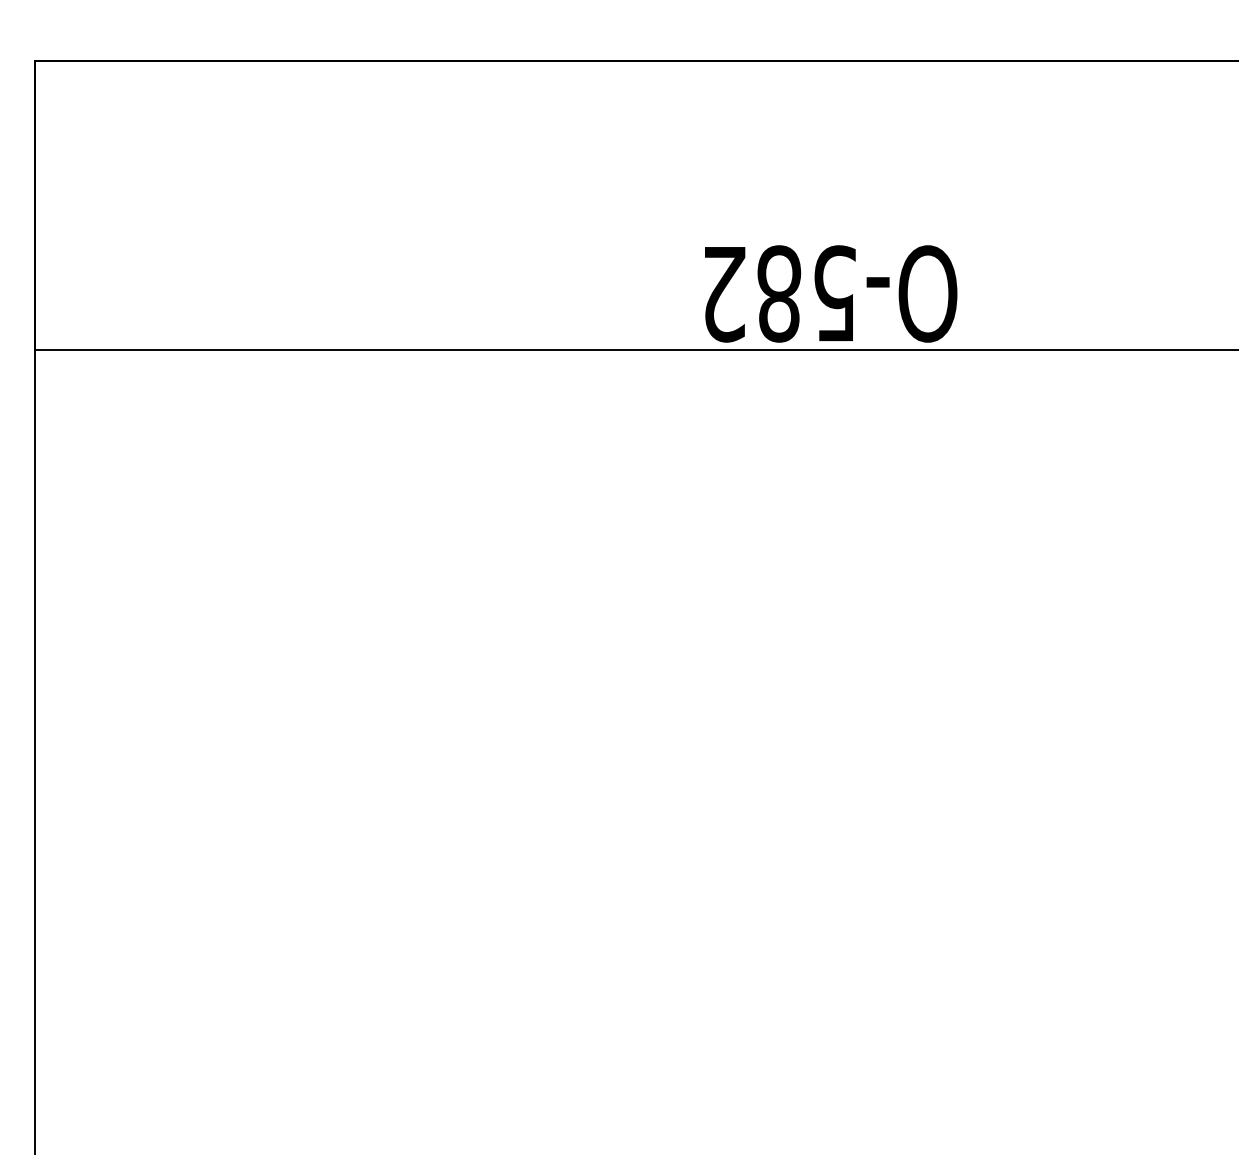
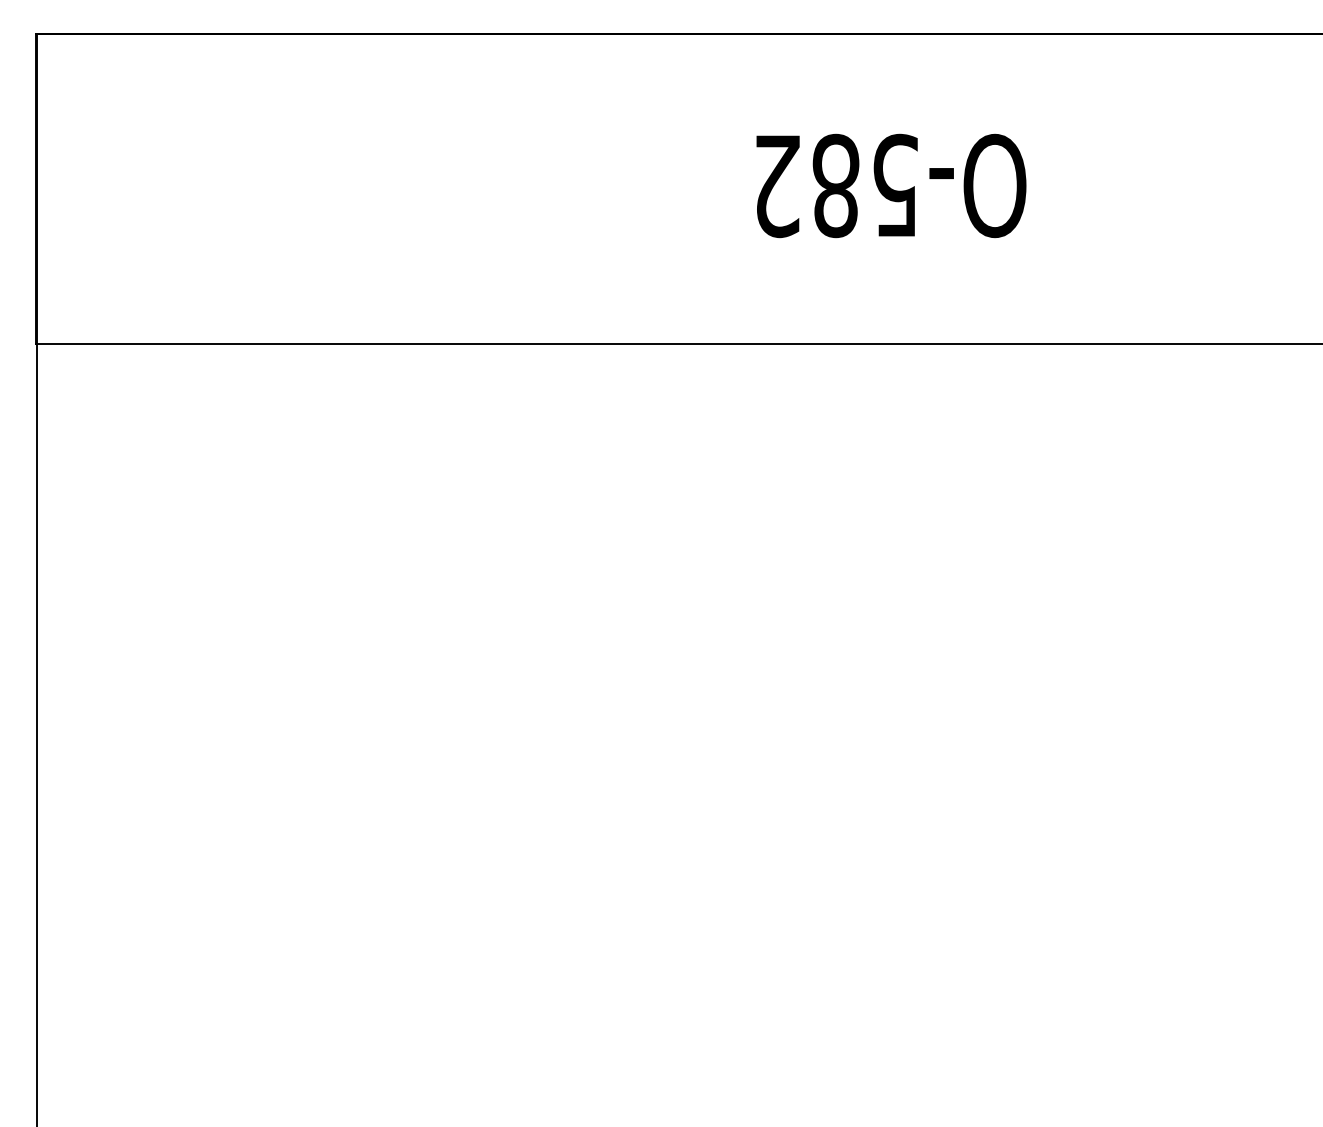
text: (831, 293) -> (891, 185), moved

